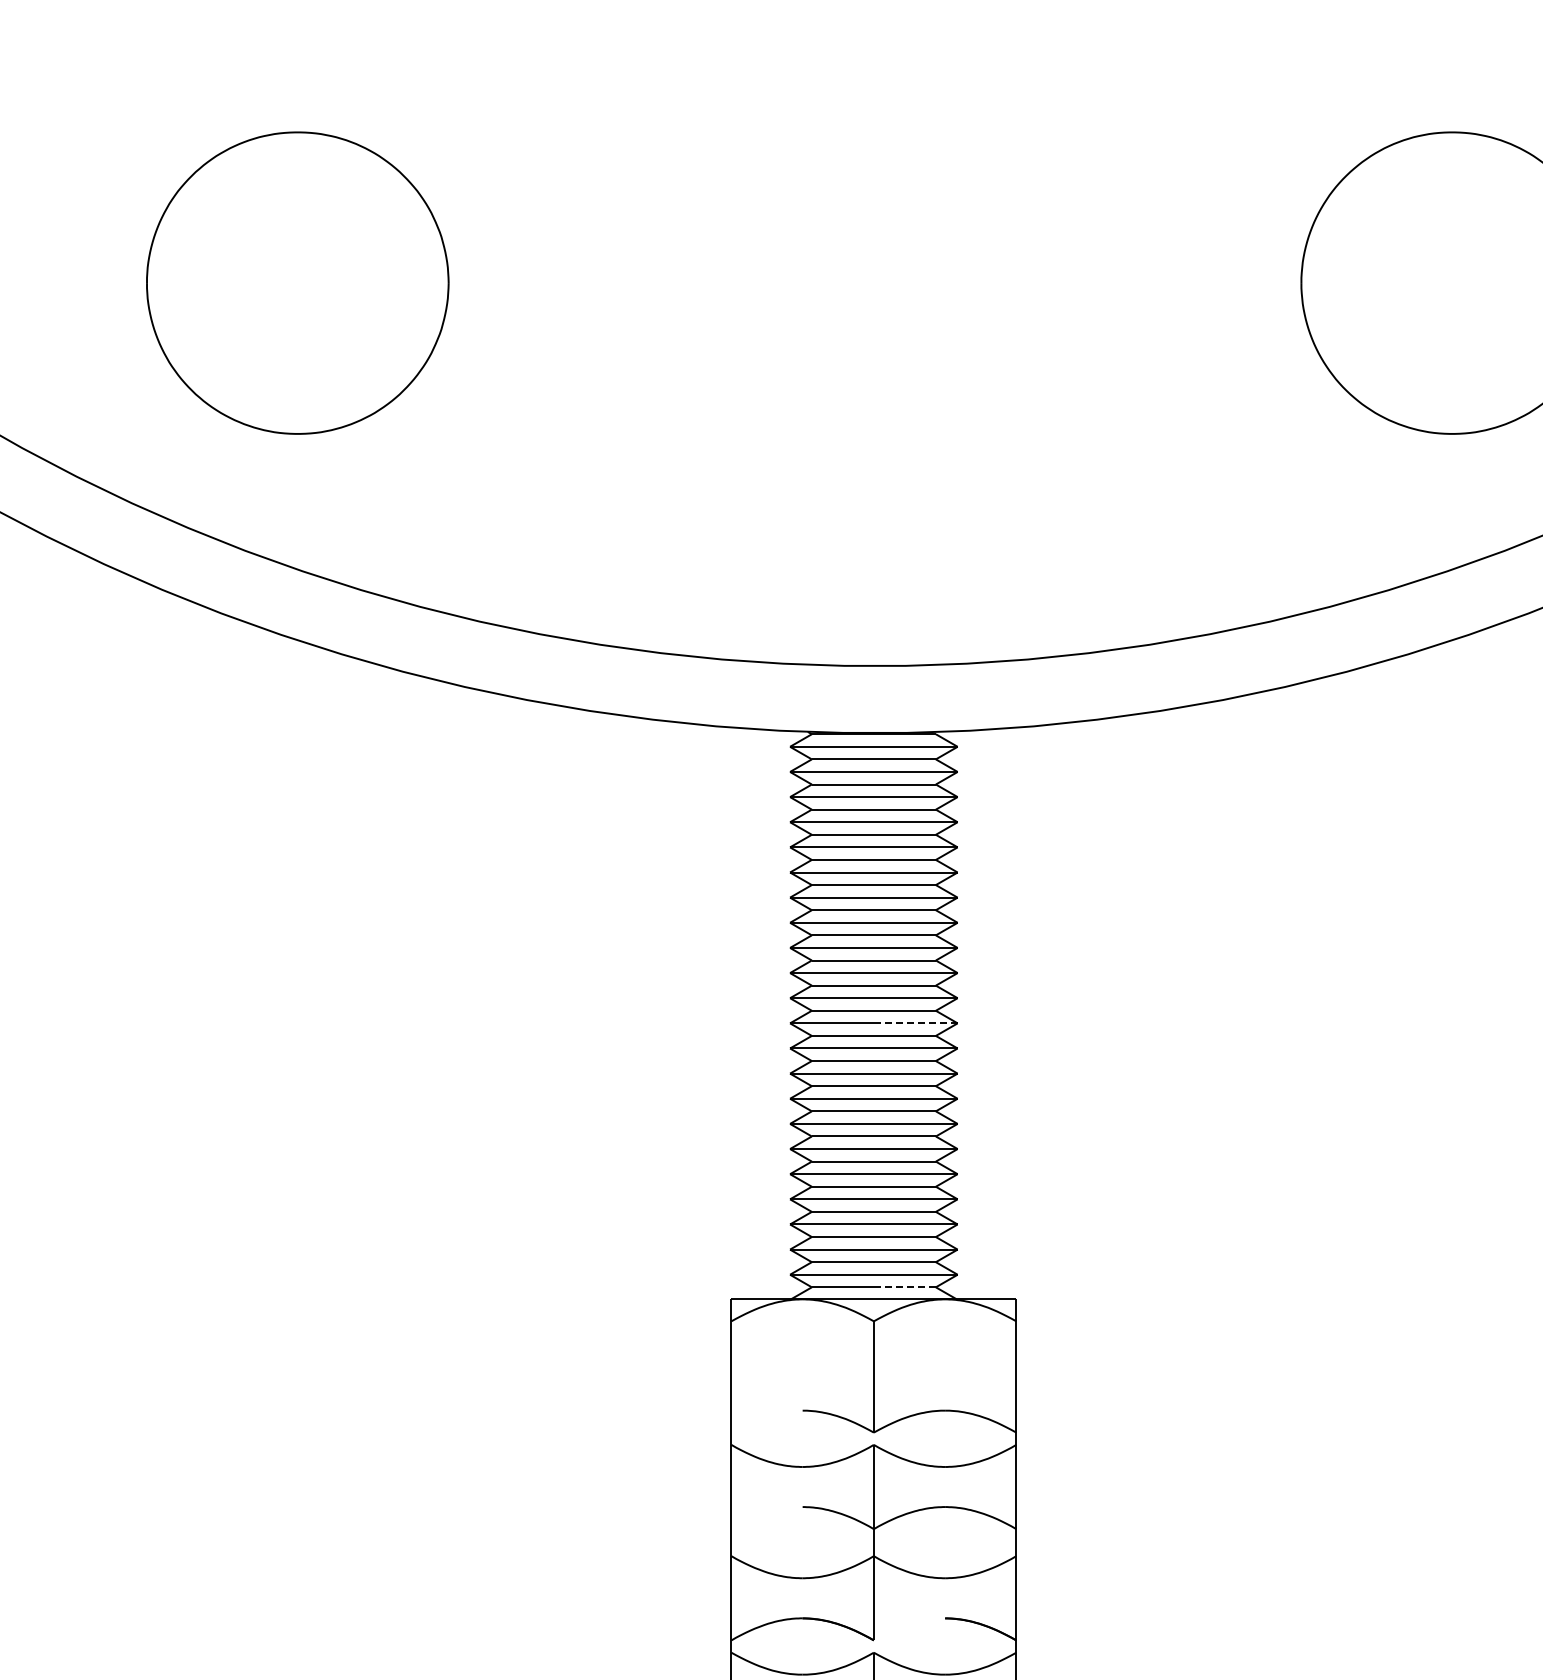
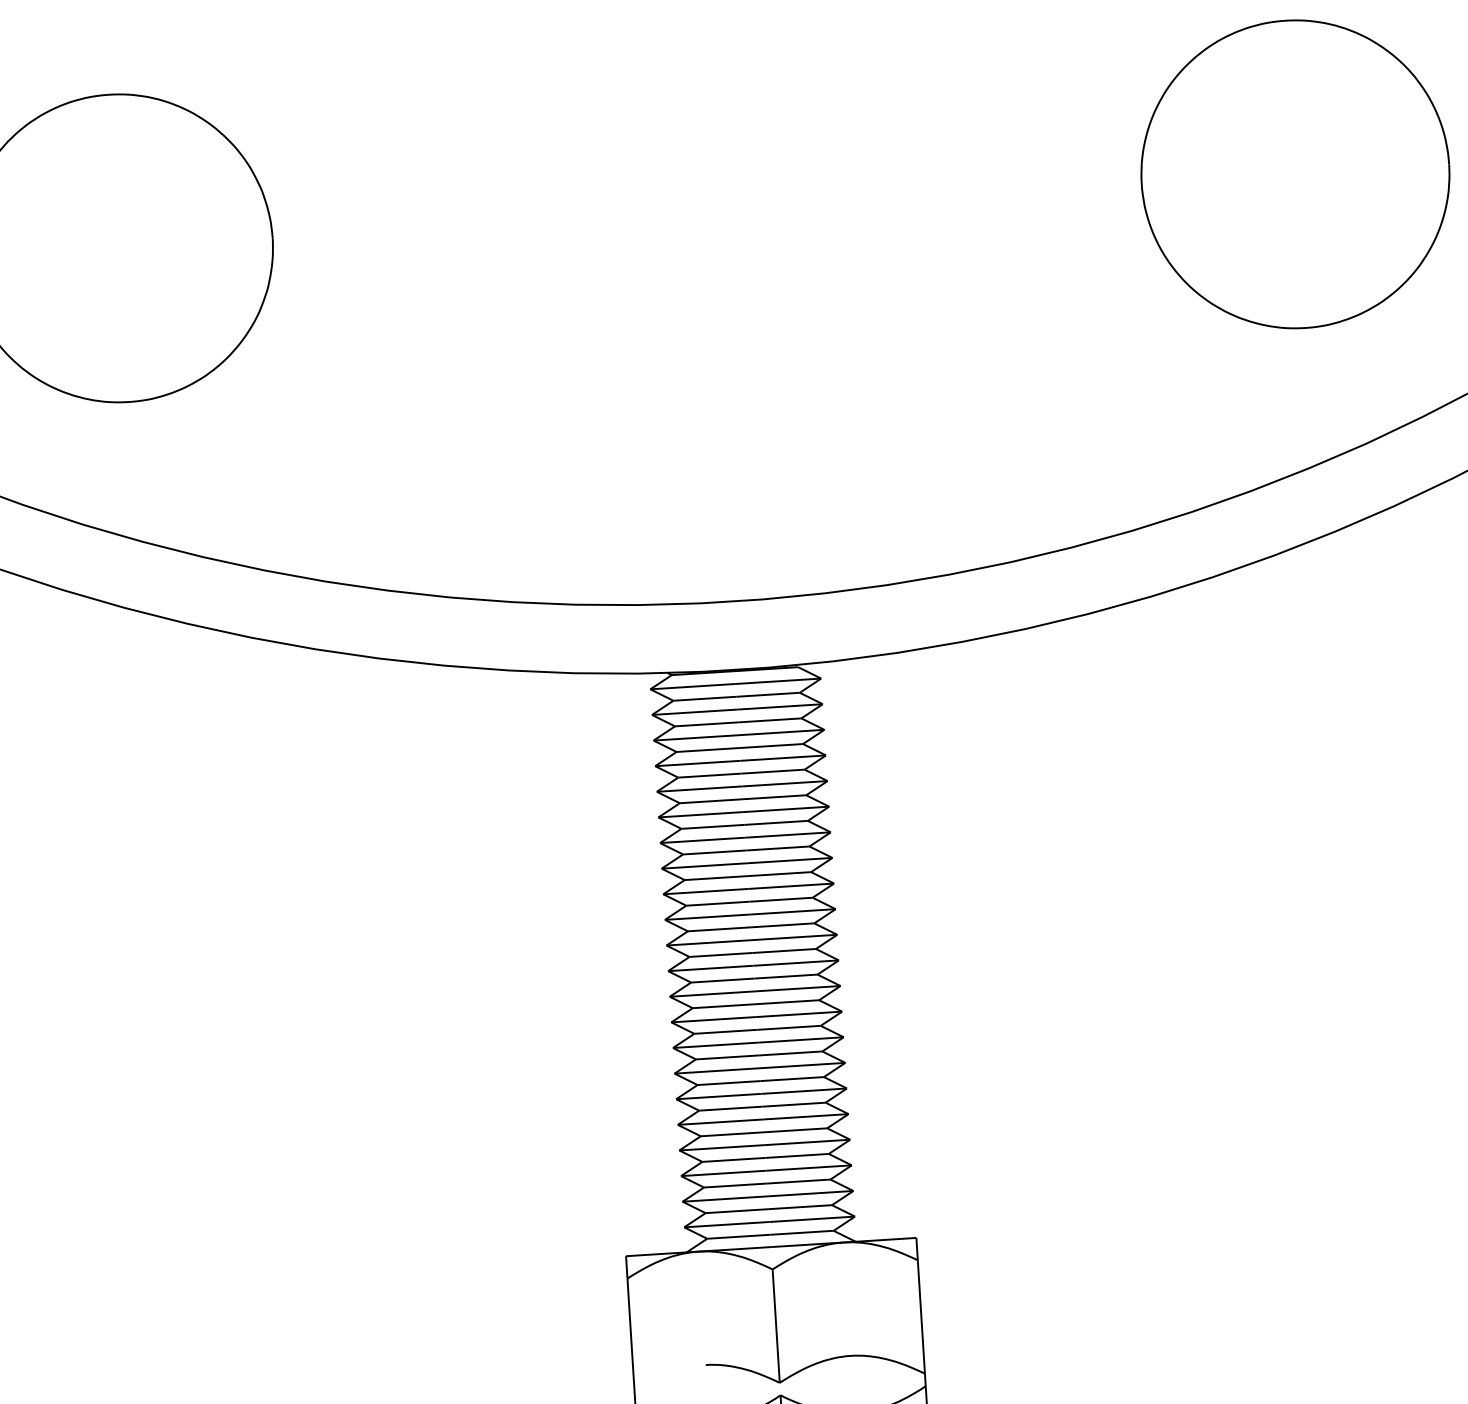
line: (915, 1023) -> (795, 963), dashed -> solid
line: (904, 1287) -> (801, 1232), dashed -> solid

